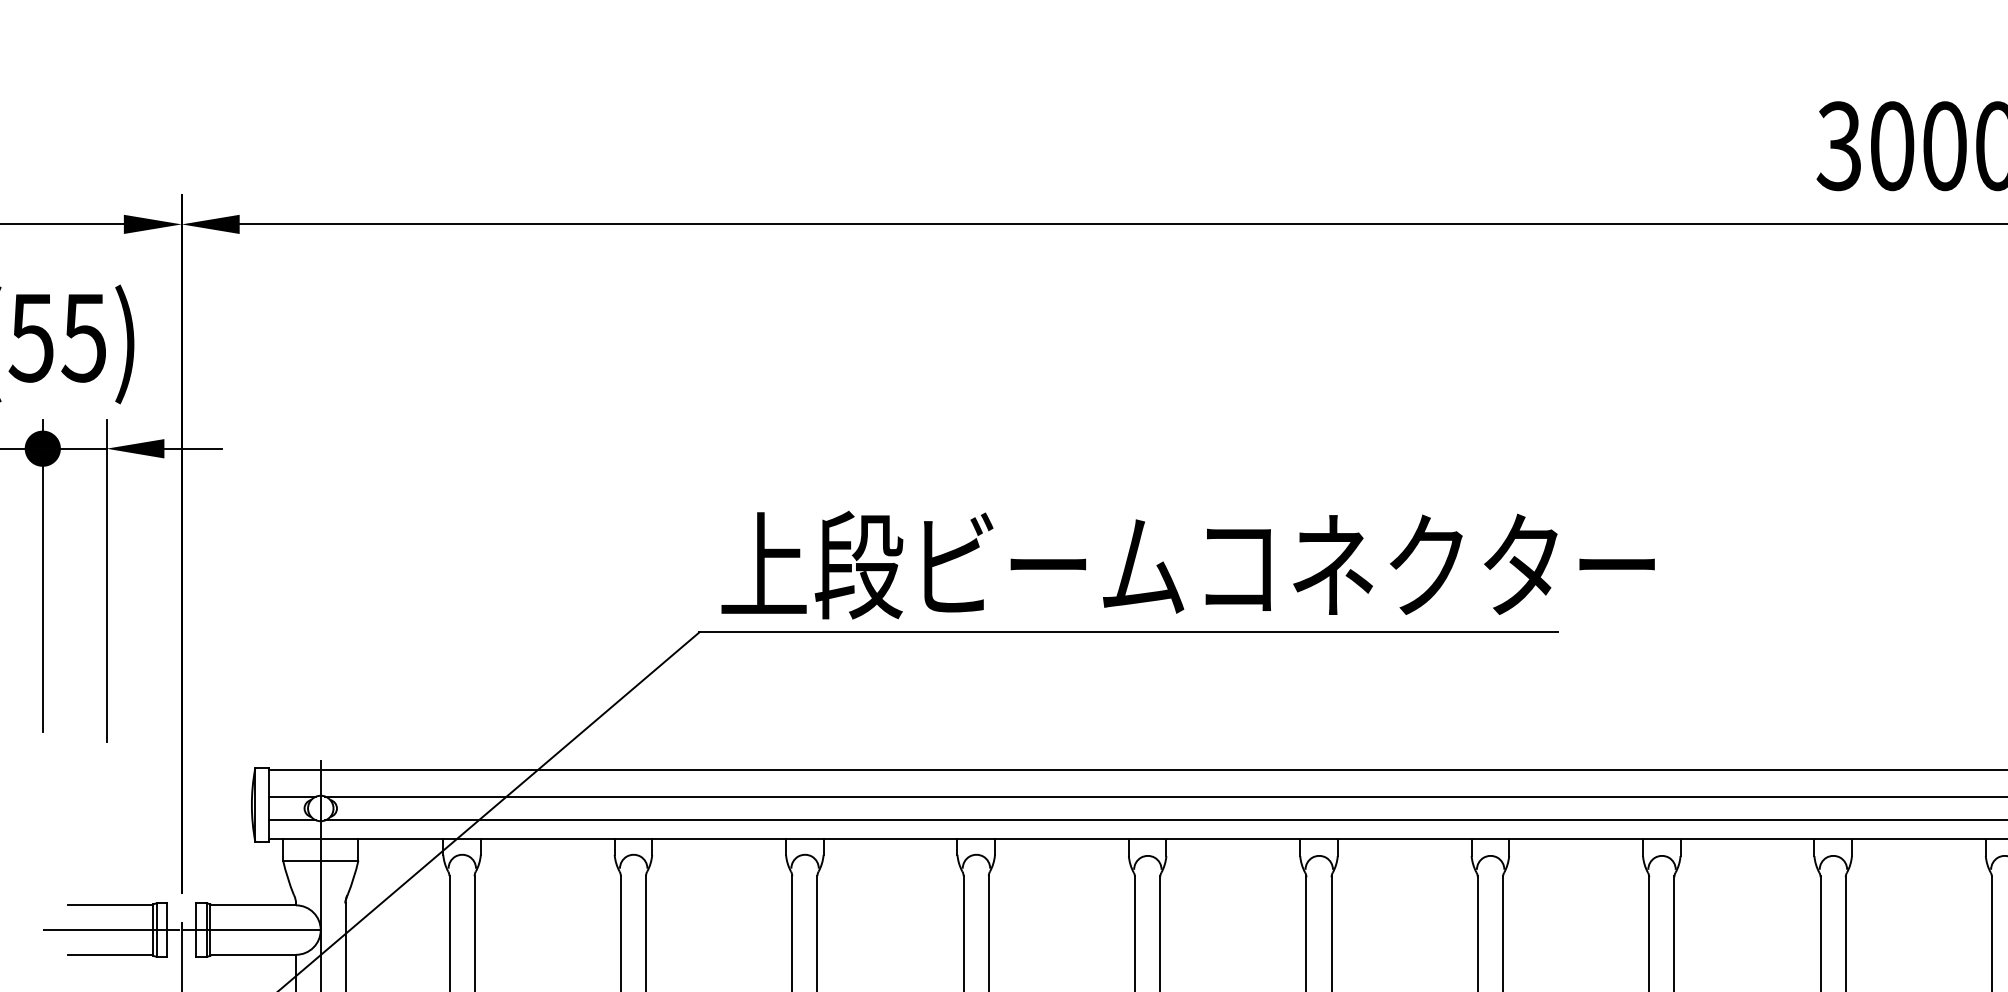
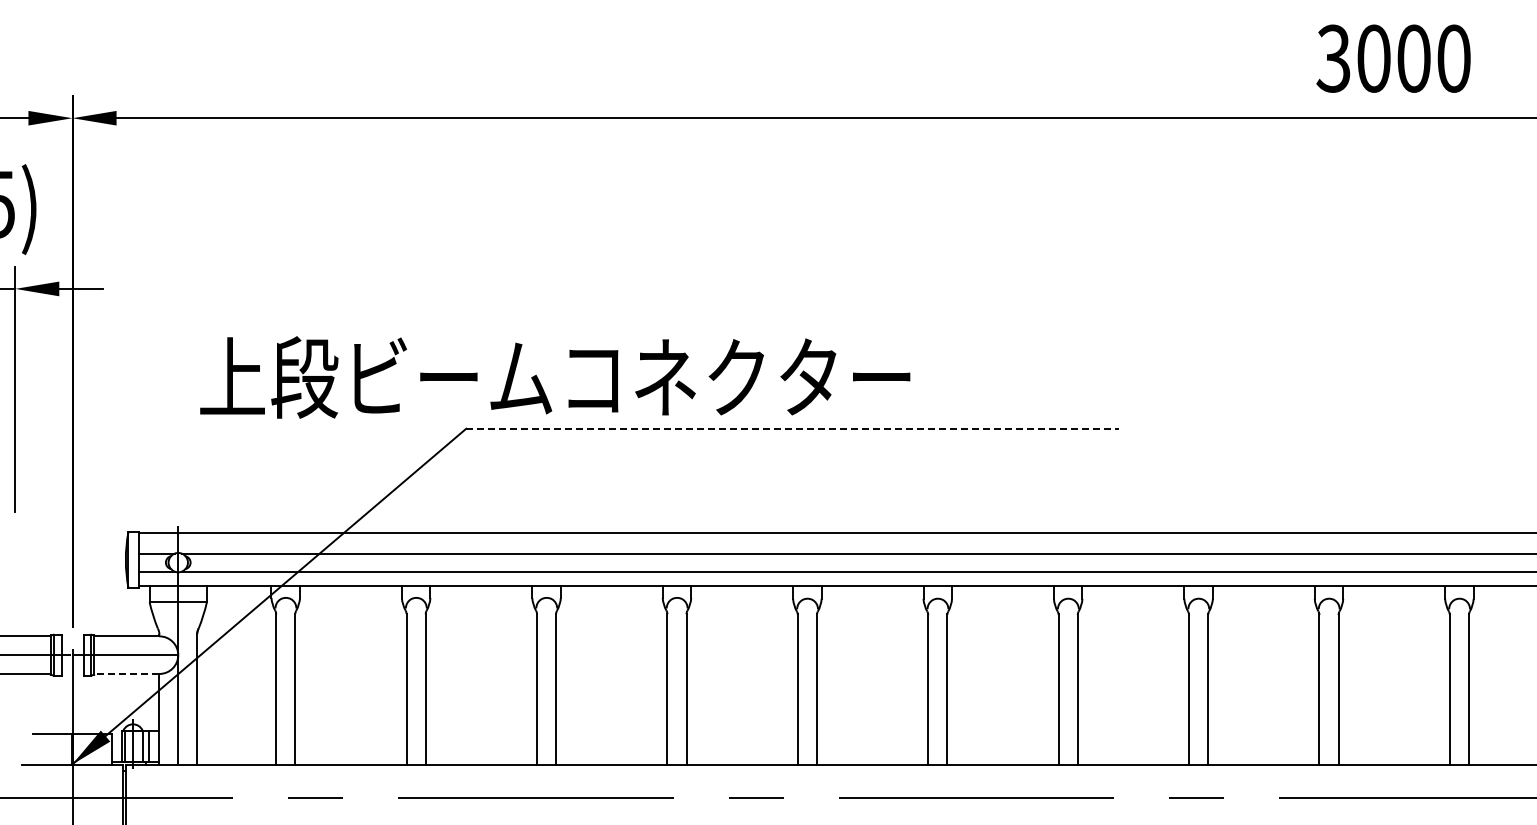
text: (1188, 565) -> (555, 377), moved
line: (1128, 632) -> (792, 428), solid -> dashed
line: (252, 954) -> (126, 673), solid -> dashed

